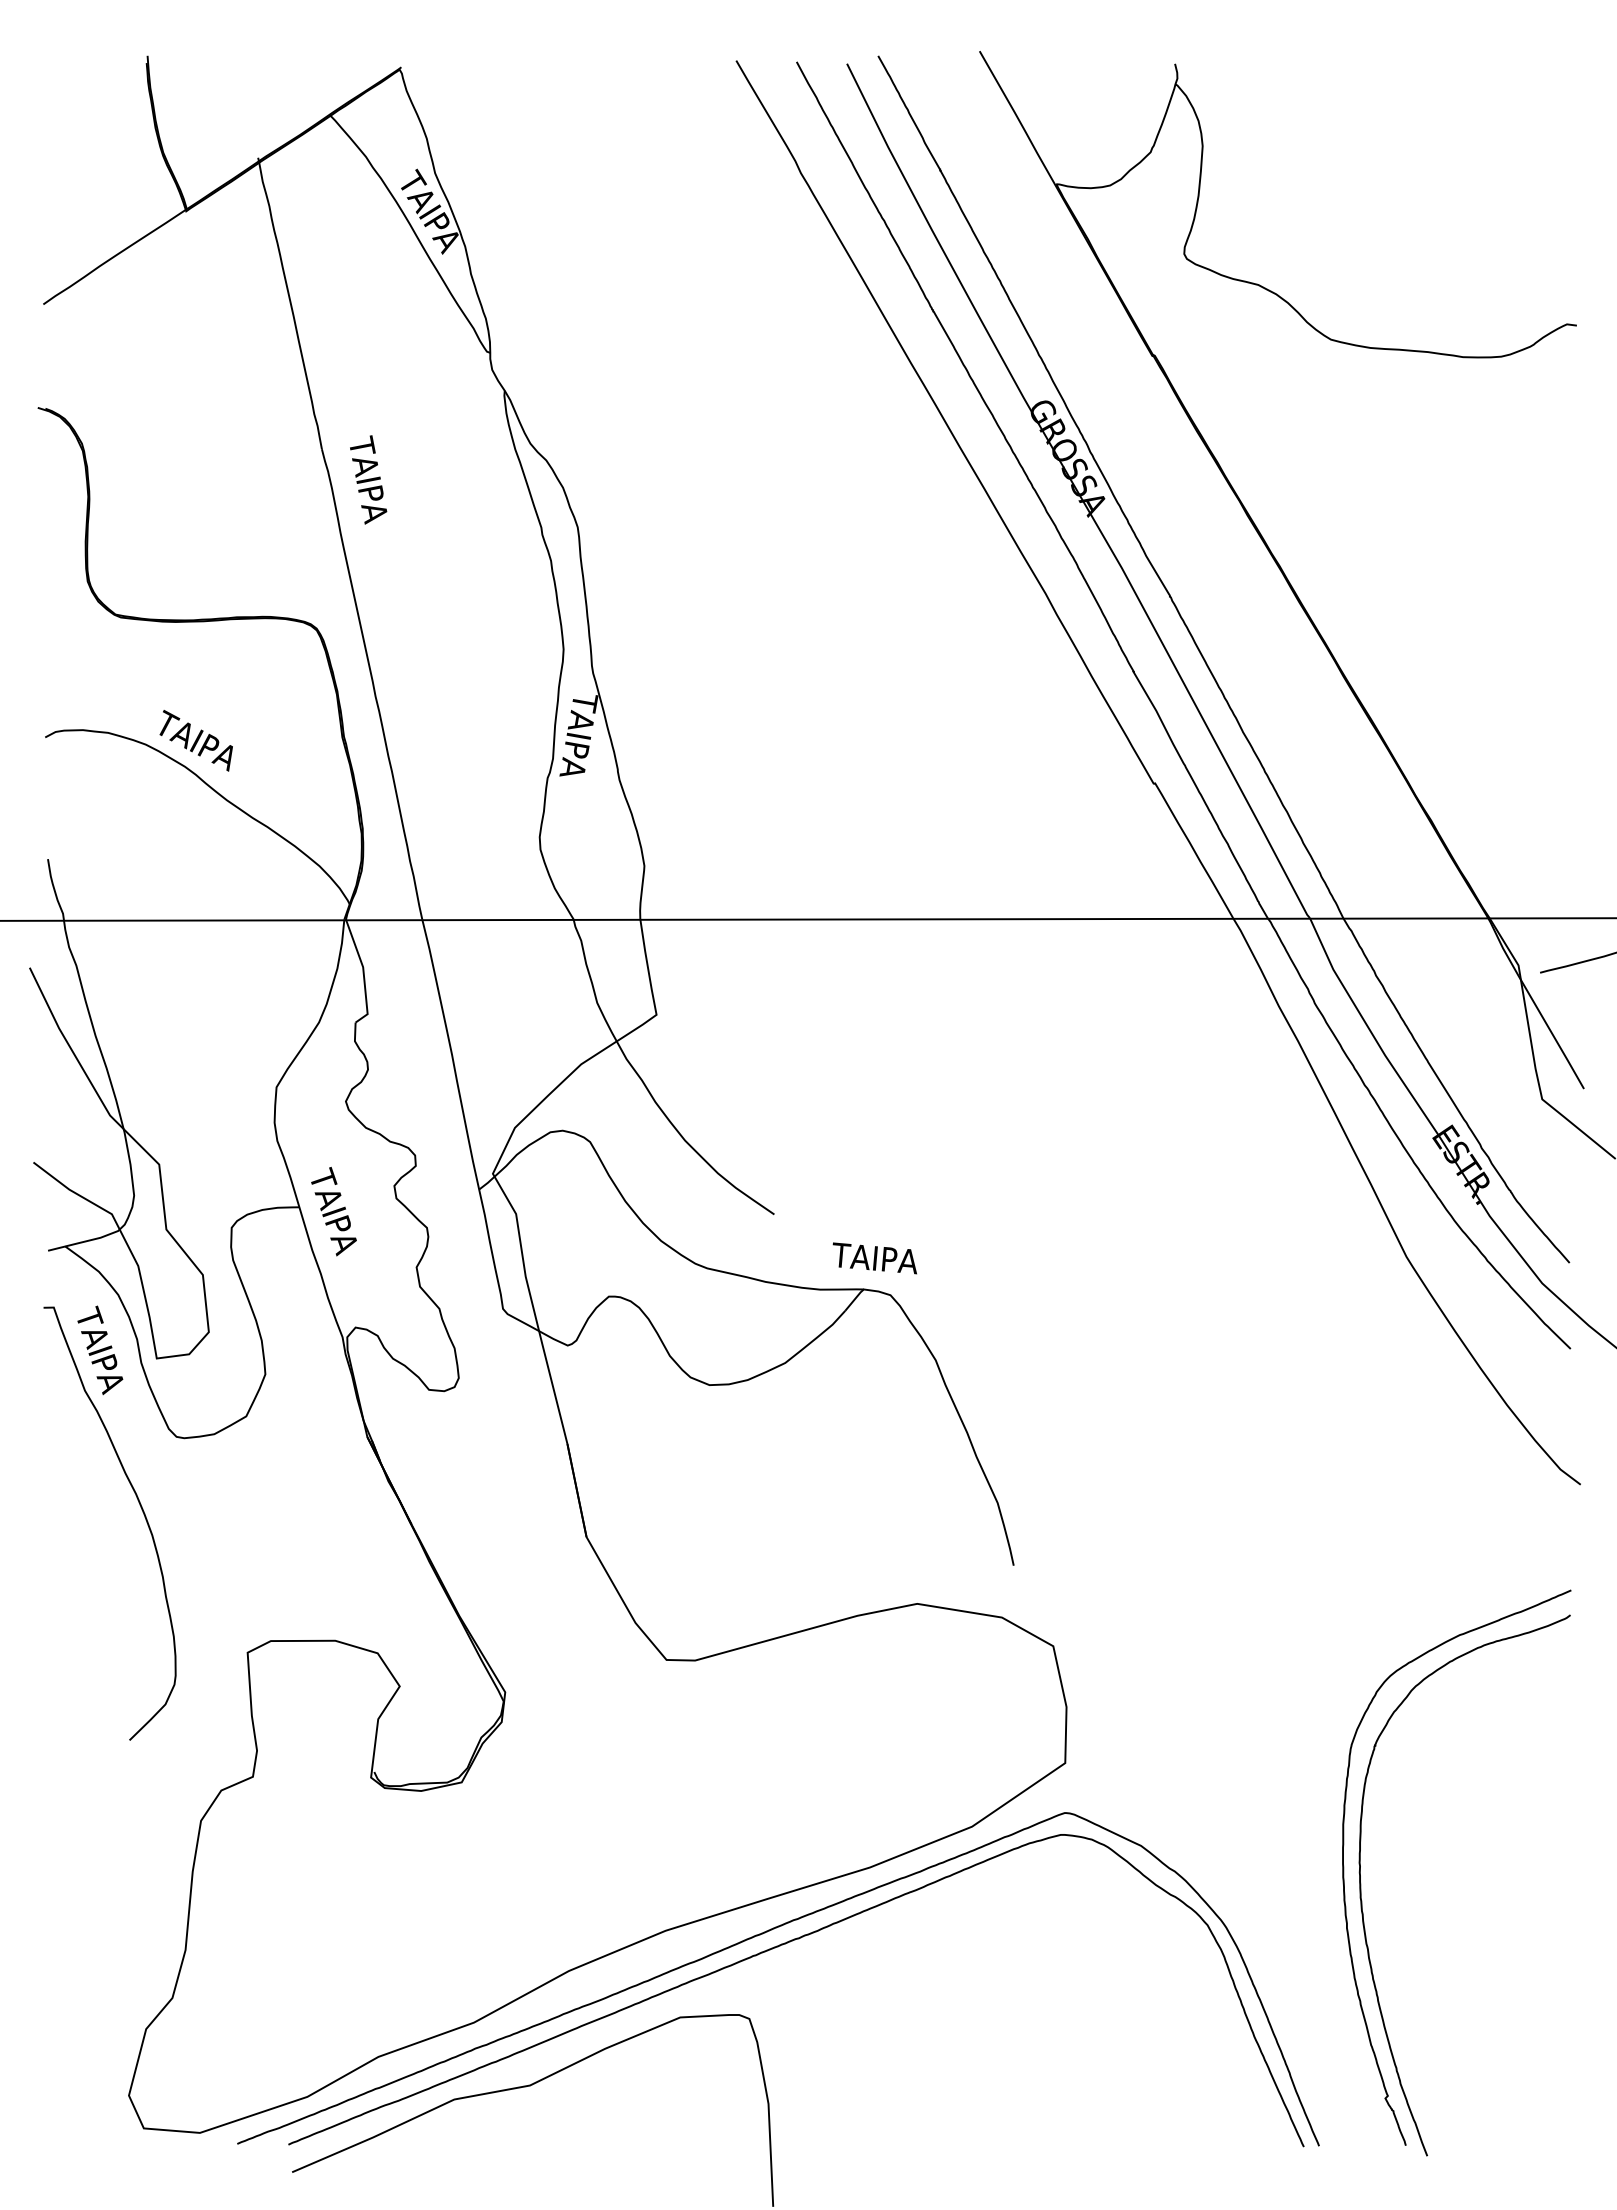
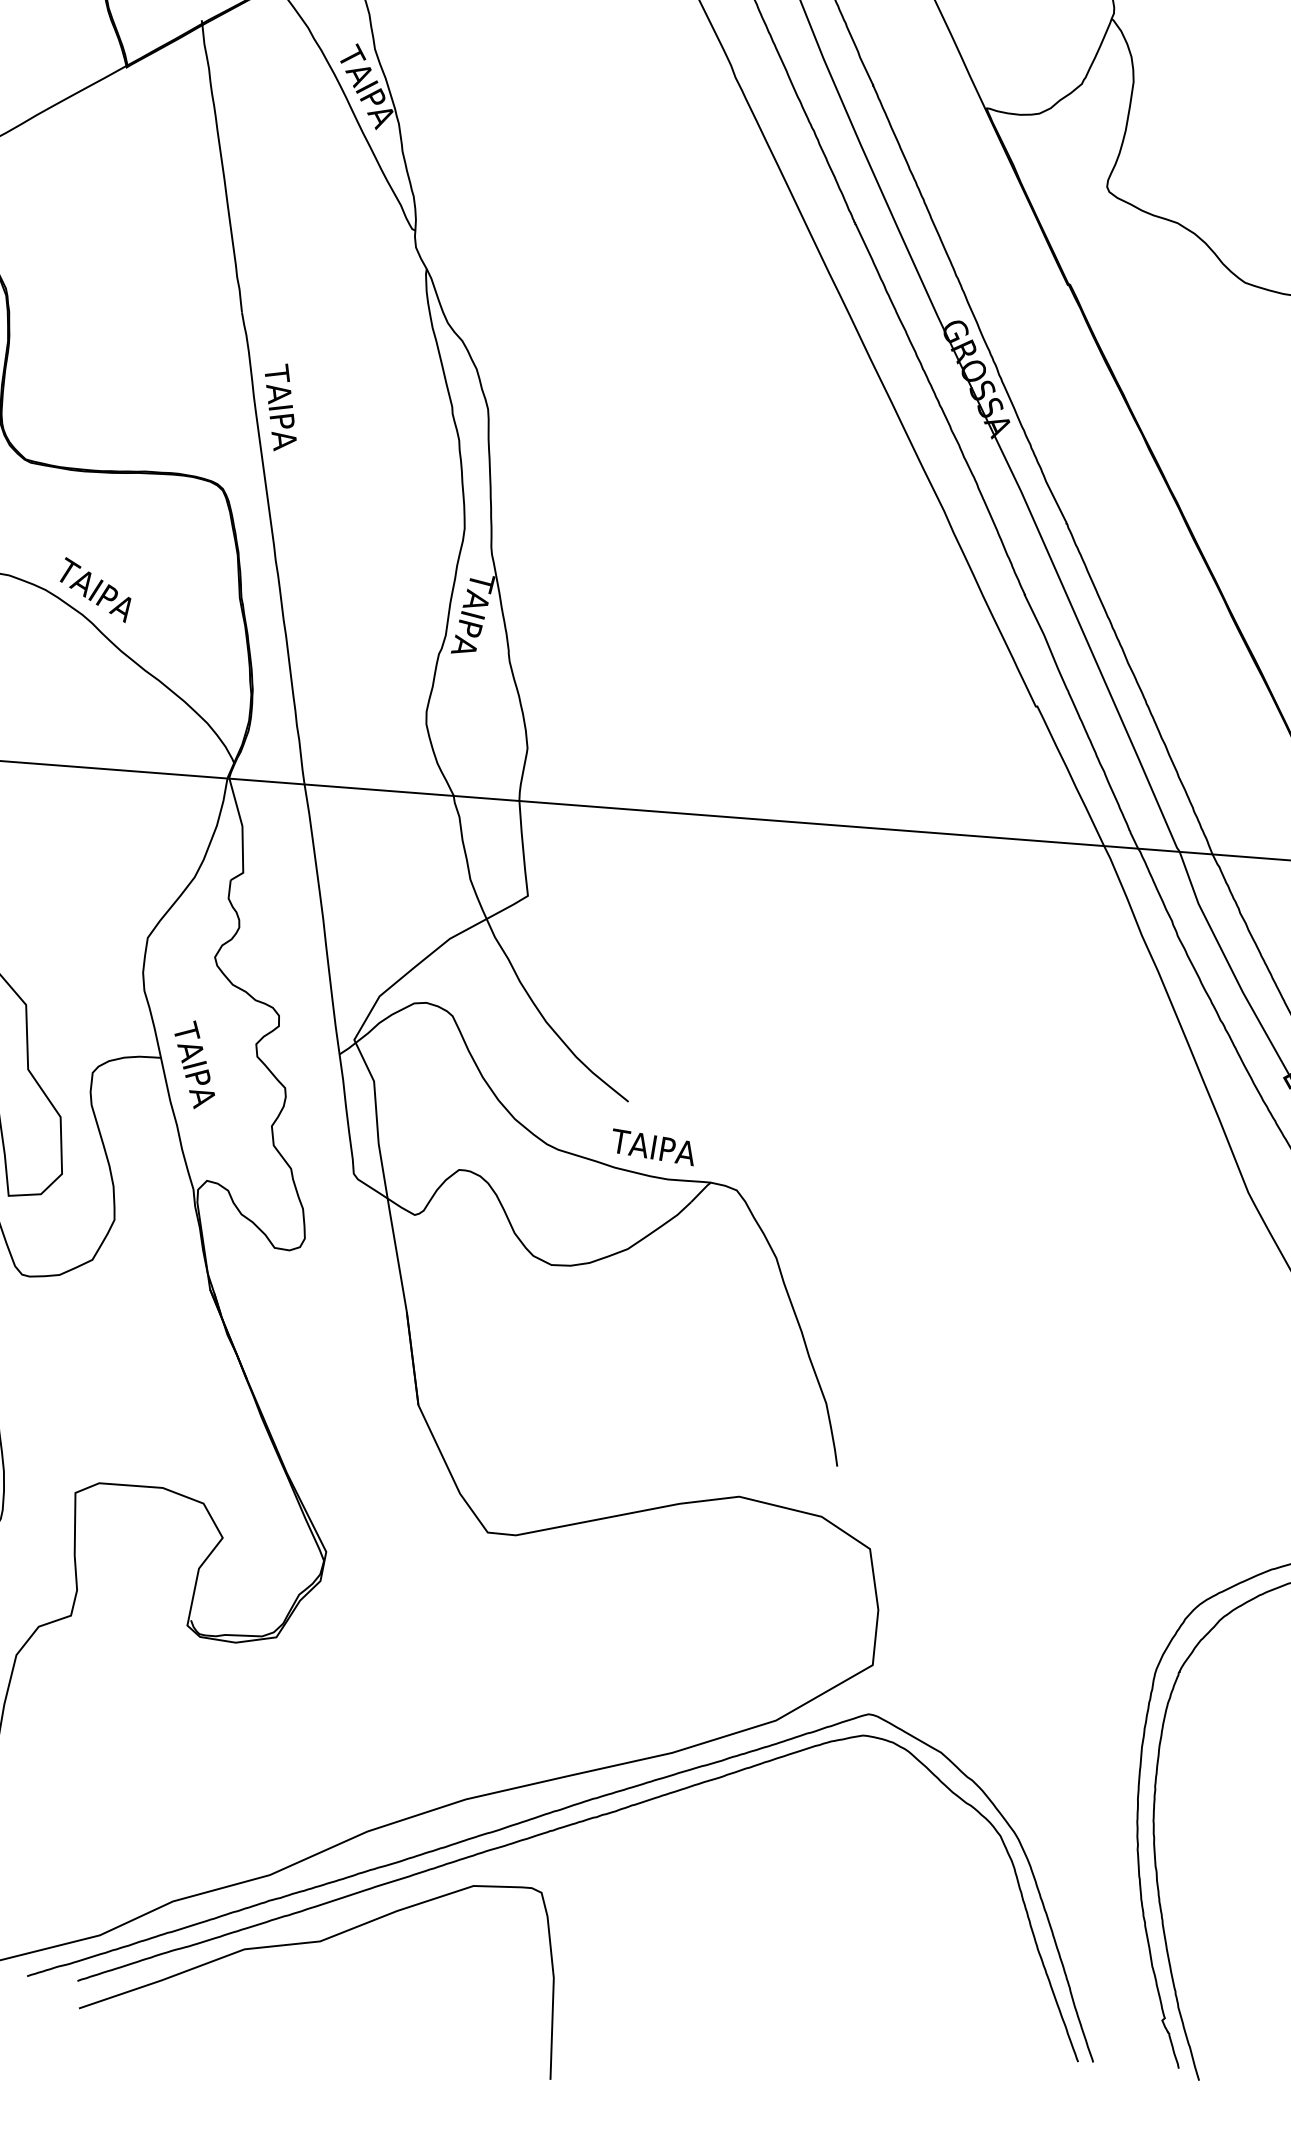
text: (368, 479) -> (280, 407), moved
text: (874, 1258) -> (652, 1147), moved

